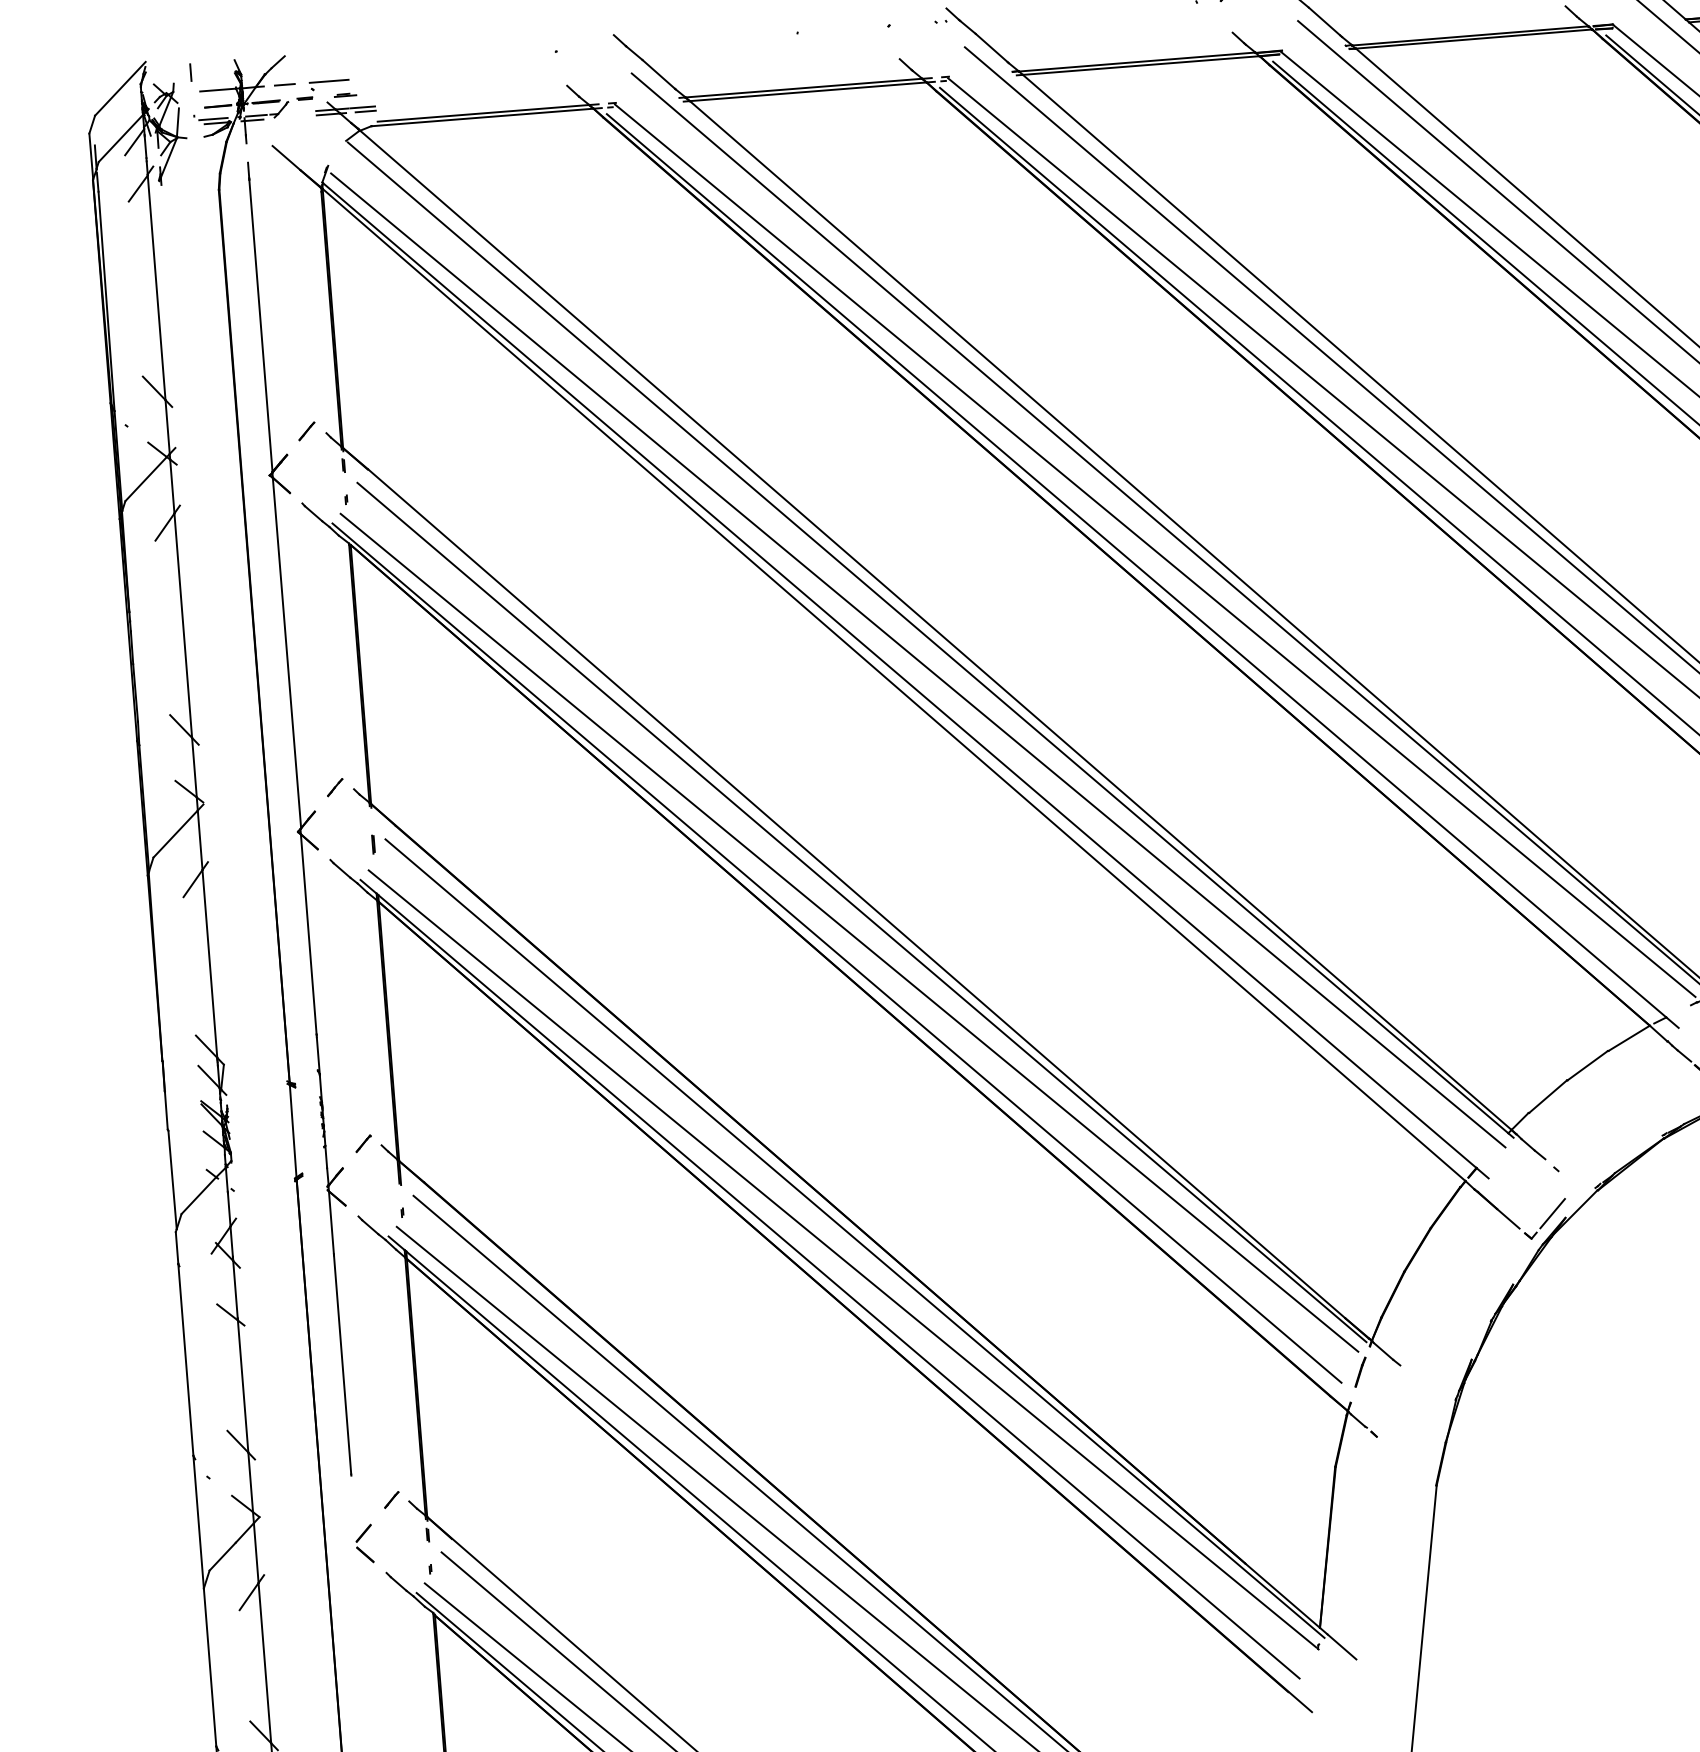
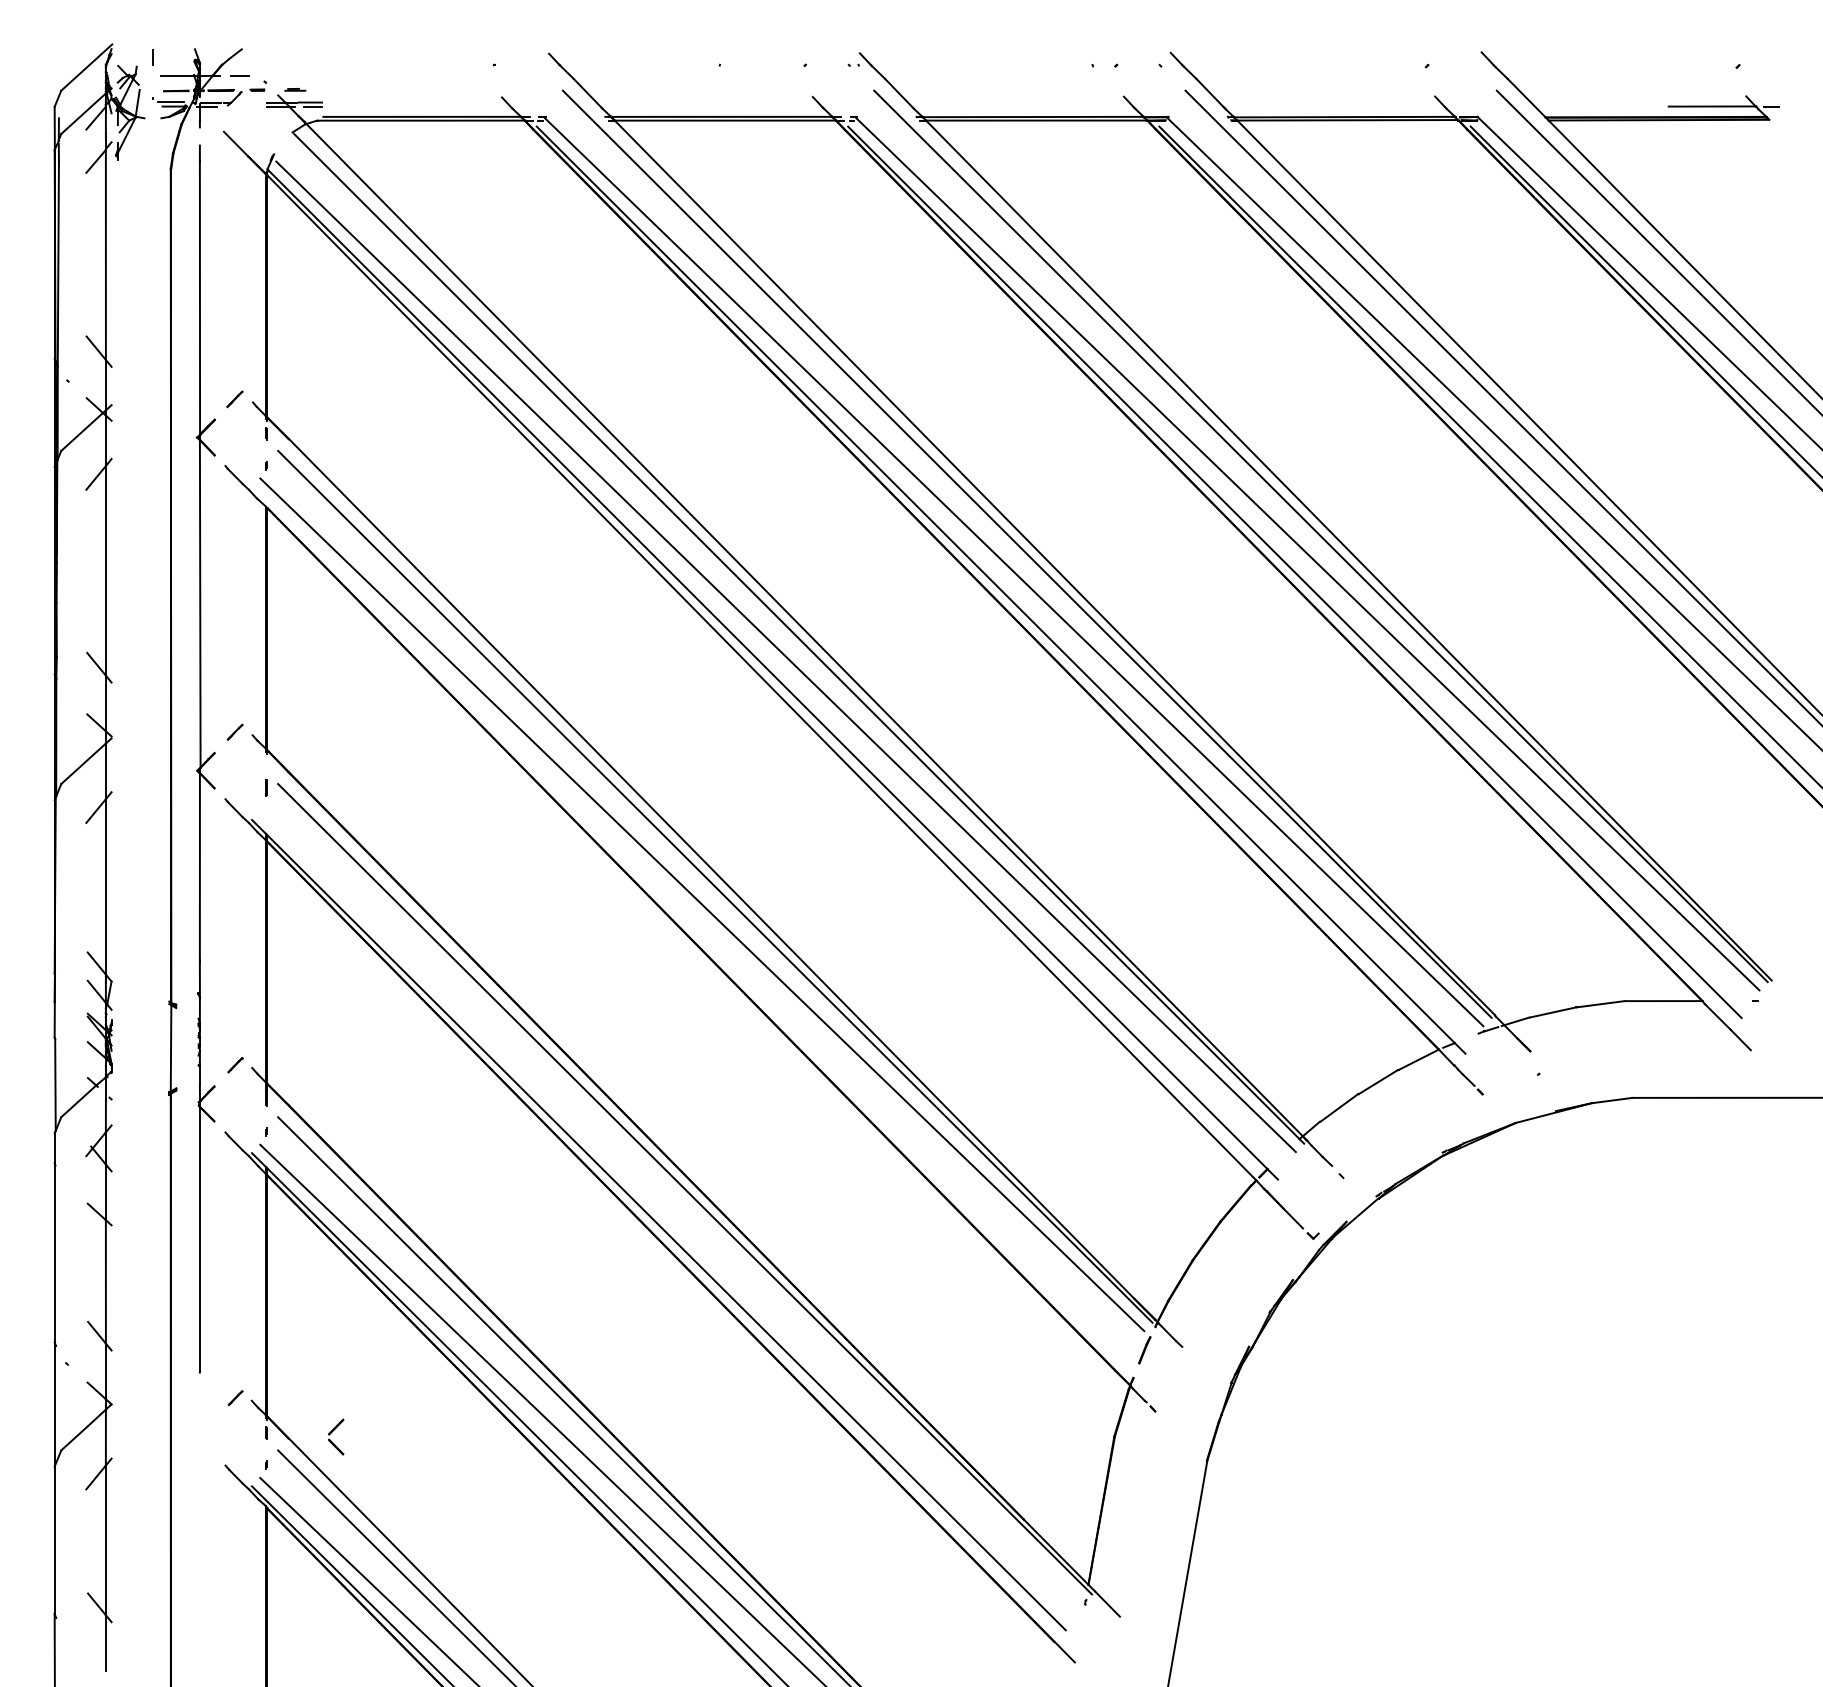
line: (329, 80) -> (281, 75), removed
line: (837, 952) -> (689, 922), removed
line: (1552, 1213) -> (1334, 1216), removed
line: (841, 1258) -> (671, 1206), removed
part: (364, 1543) -> (336, 1436), moved

